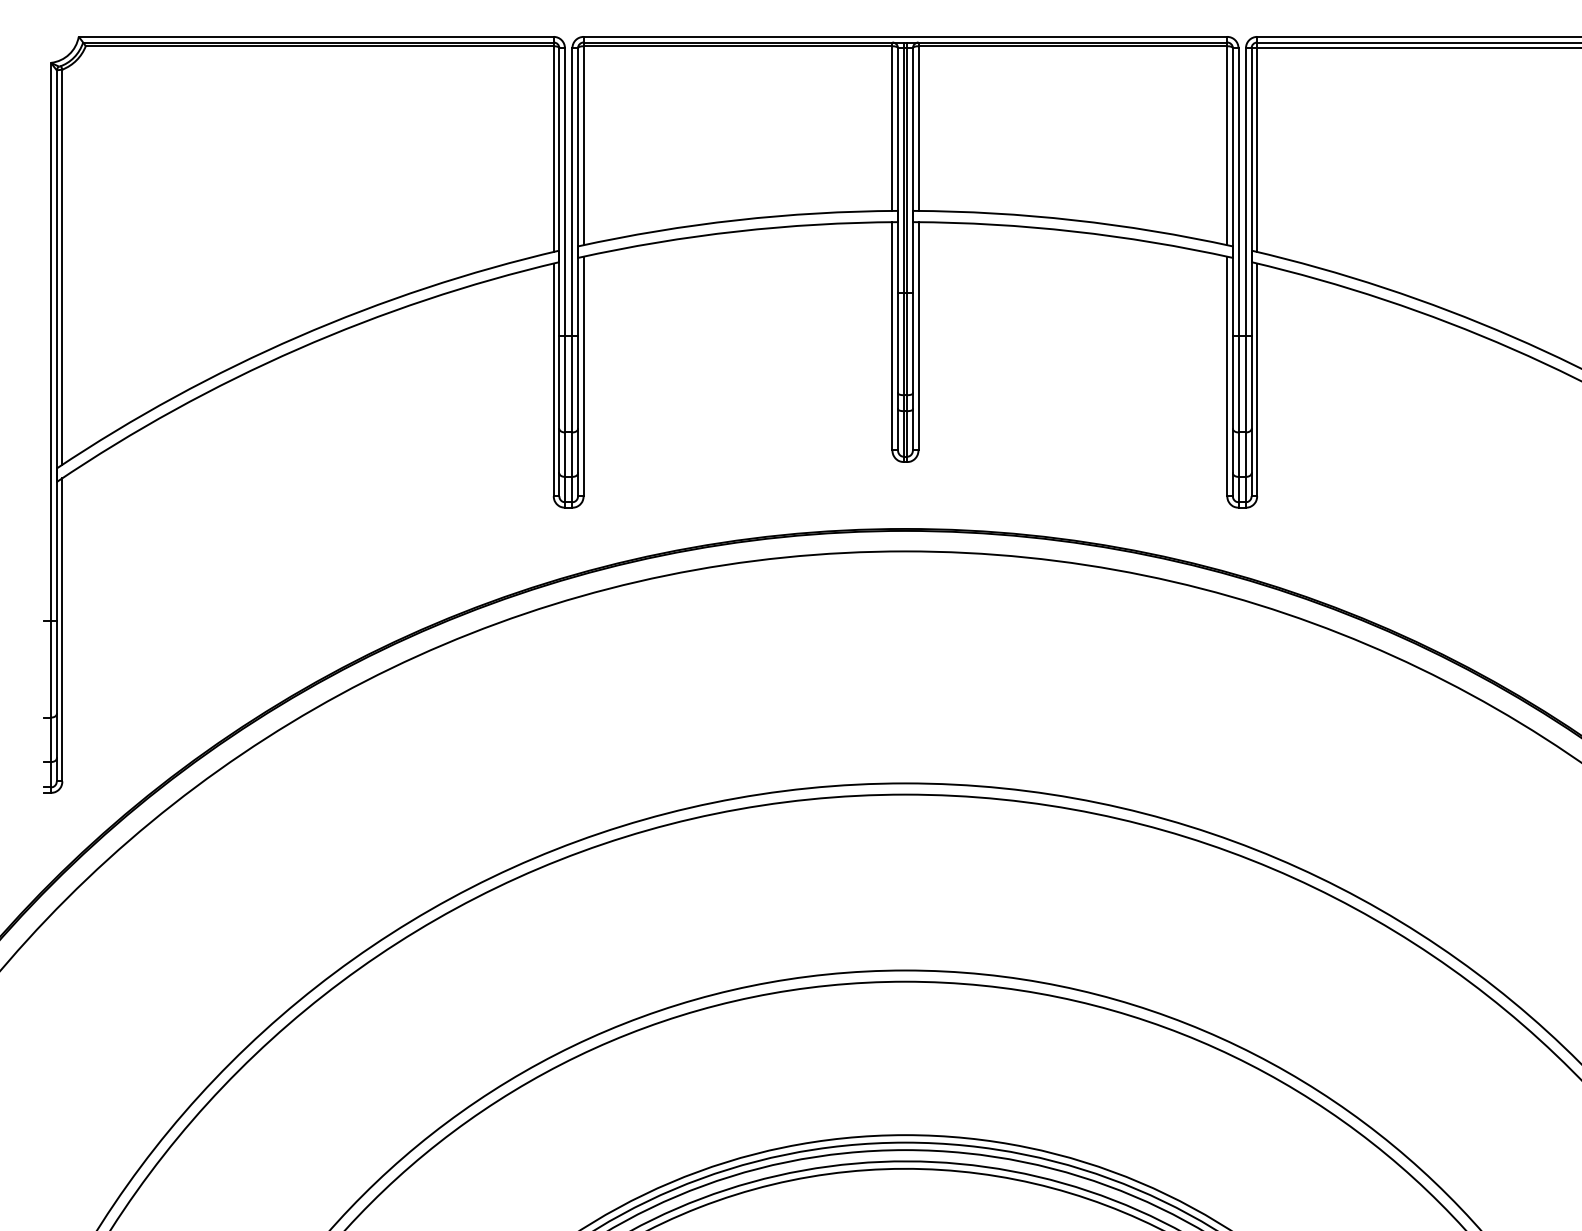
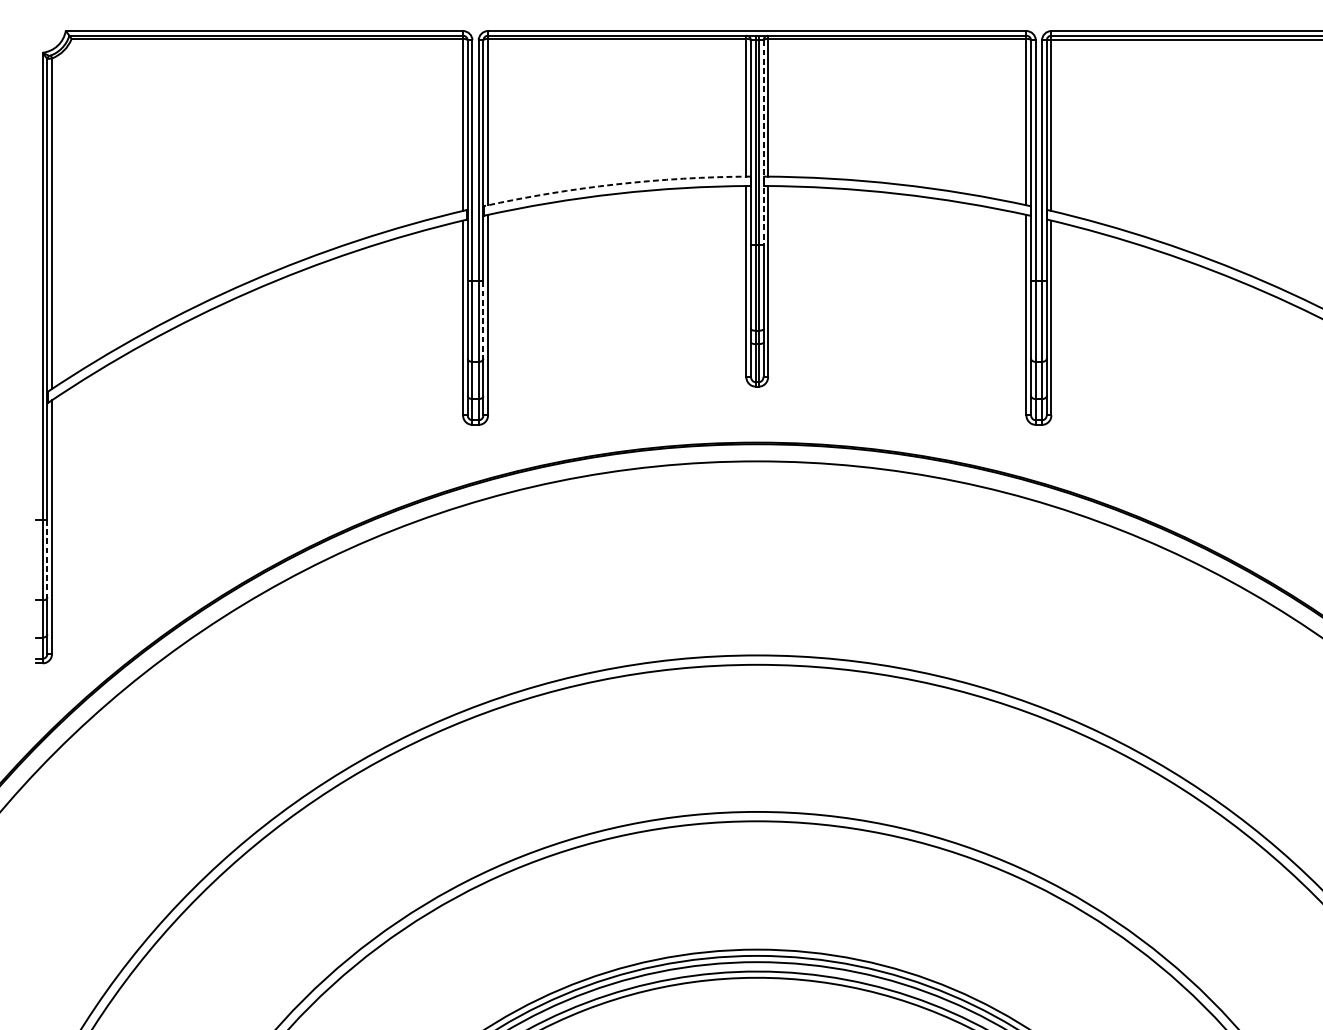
line: (912, 170) -> (763, 142), solid -> dashed
arc: (737, 220) -> (616, 184), solid -> dashed
line: (578, 383) -> (483, 320), solid -> dashed
line: (56, 668) -> (47, 559), solid -> dashed

